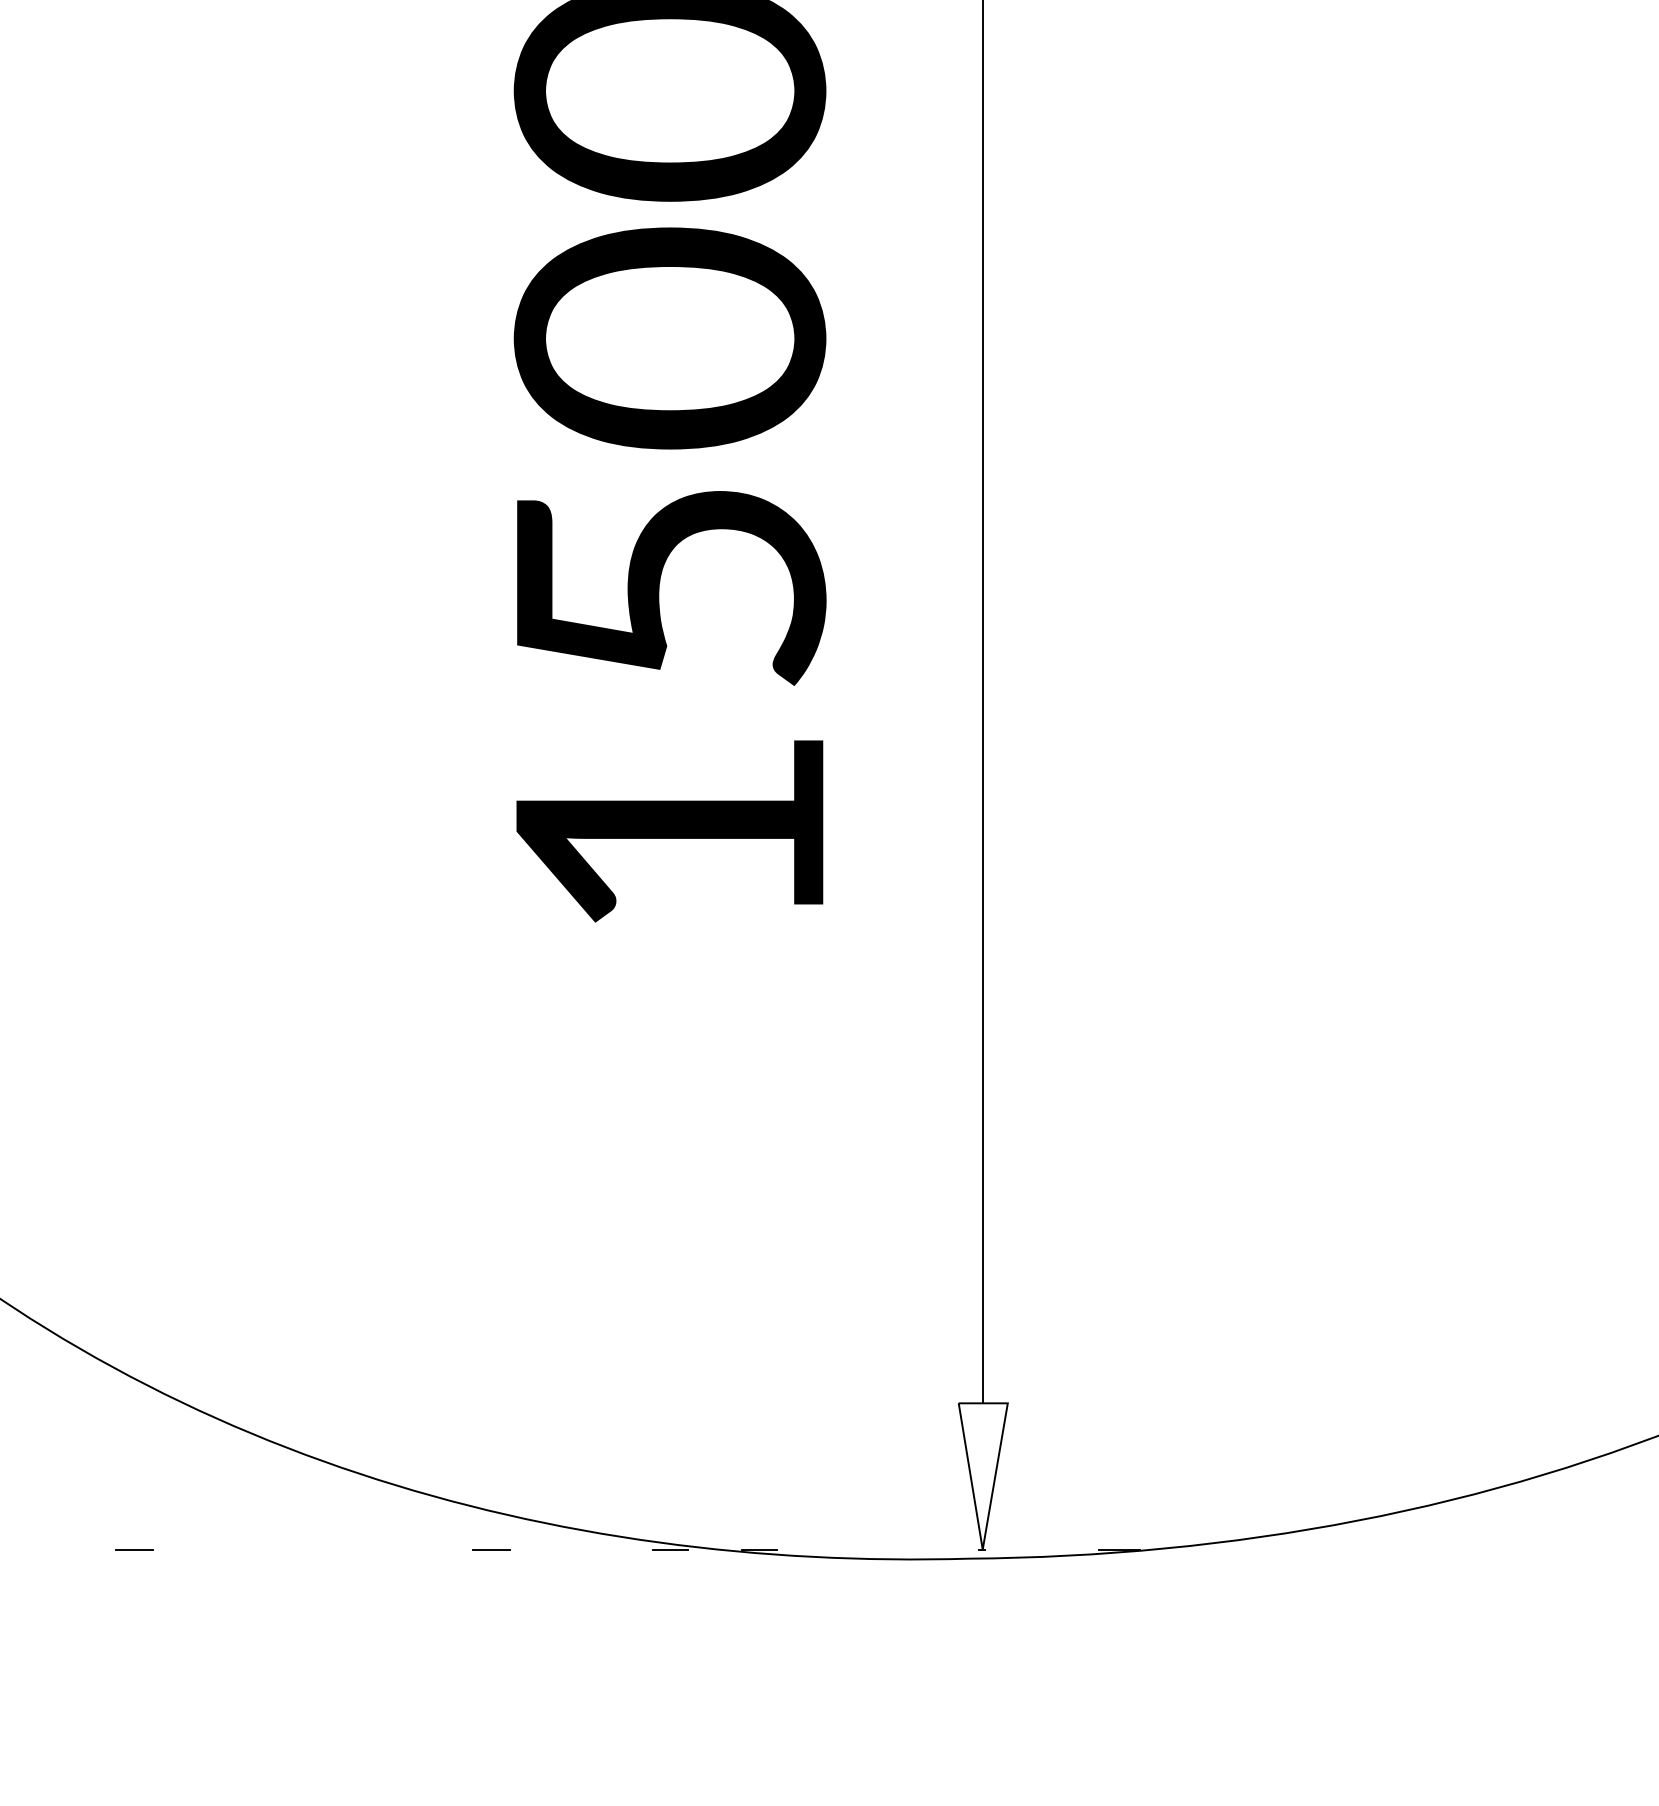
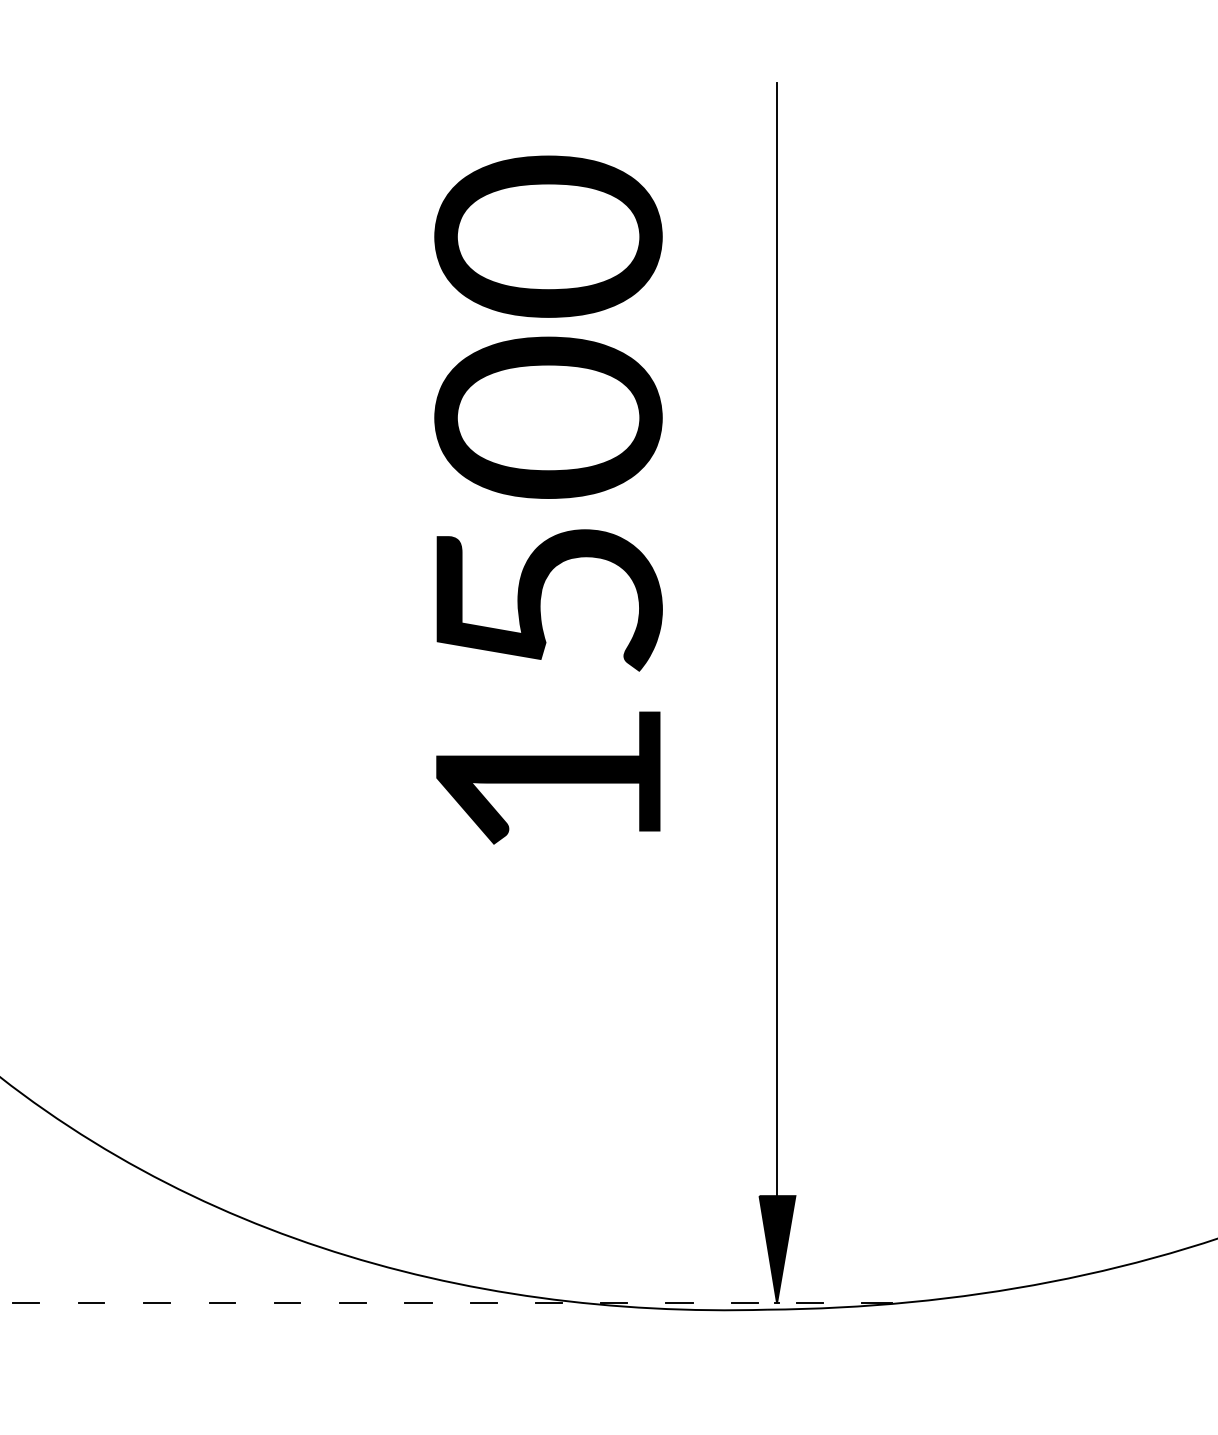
fill: (983, 1476) -> (777, 1249), added
line: (312, 1548) -> (287, 1302), added
line: (44, 1550) -> (91, 1303), added
line: (224, 1550) -> (222, 1303), added
line: (401, 1550) -> (352, 1303), added
line: (581, 1550) -> (483, 1303), added
line: (849, 1550) -> (679, 1303), added
line: (938, 1550) -> (744, 1303), added
line: (1027, 1550) -> (809, 1303), added

